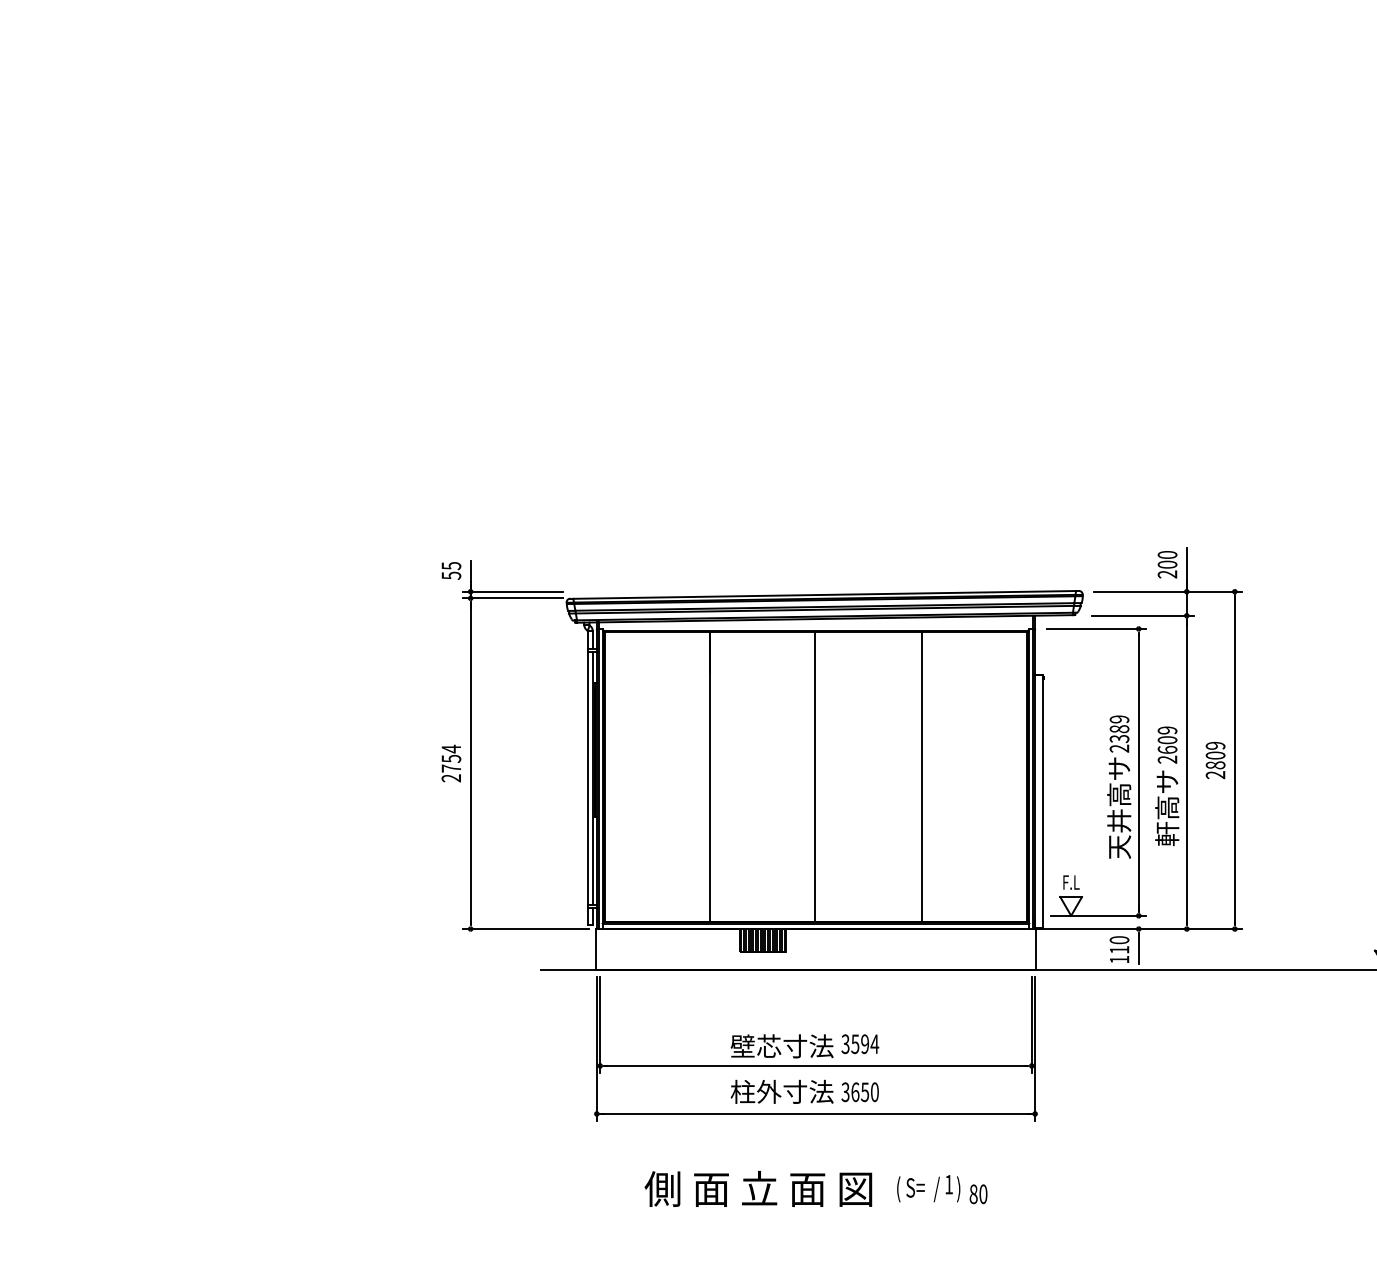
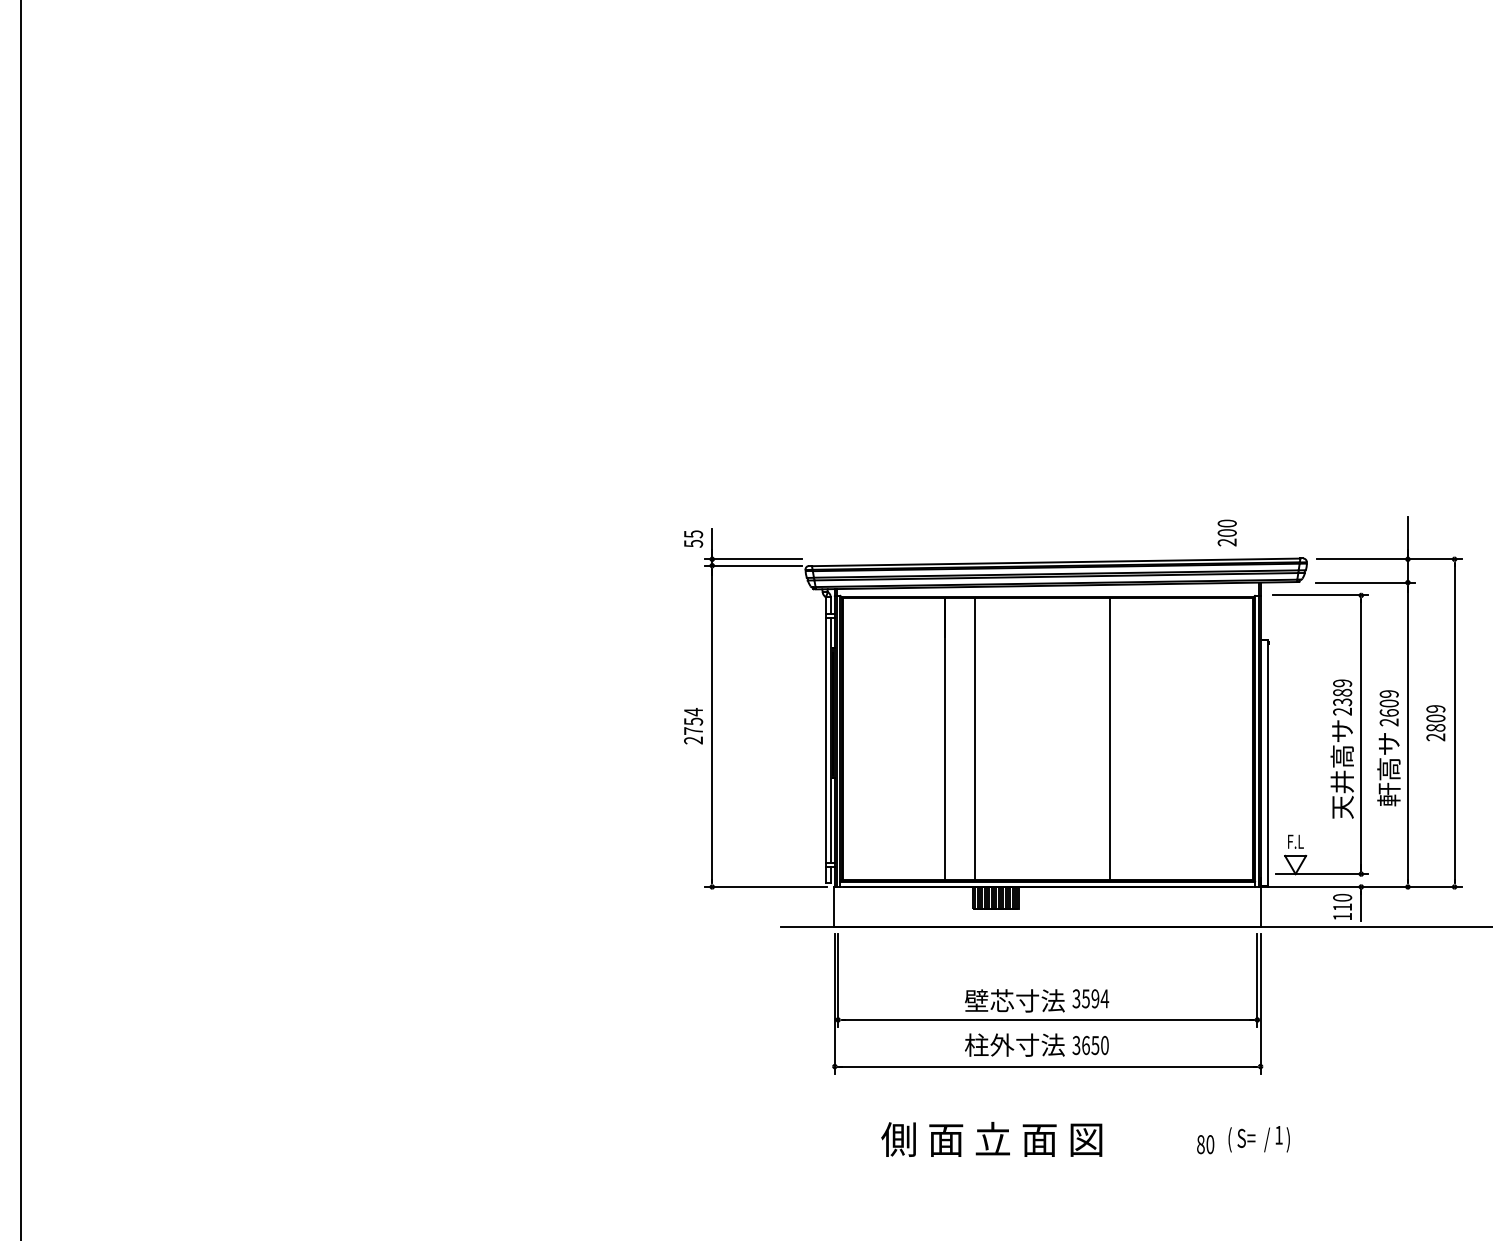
text: (1166, 564) -> (1226, 532), moved
line: (815, 777) -> (975, 739), moved
line: (921, 777) -> (1109, 739), moved
text: (927, 1189) -> (1258, 1139), moved

